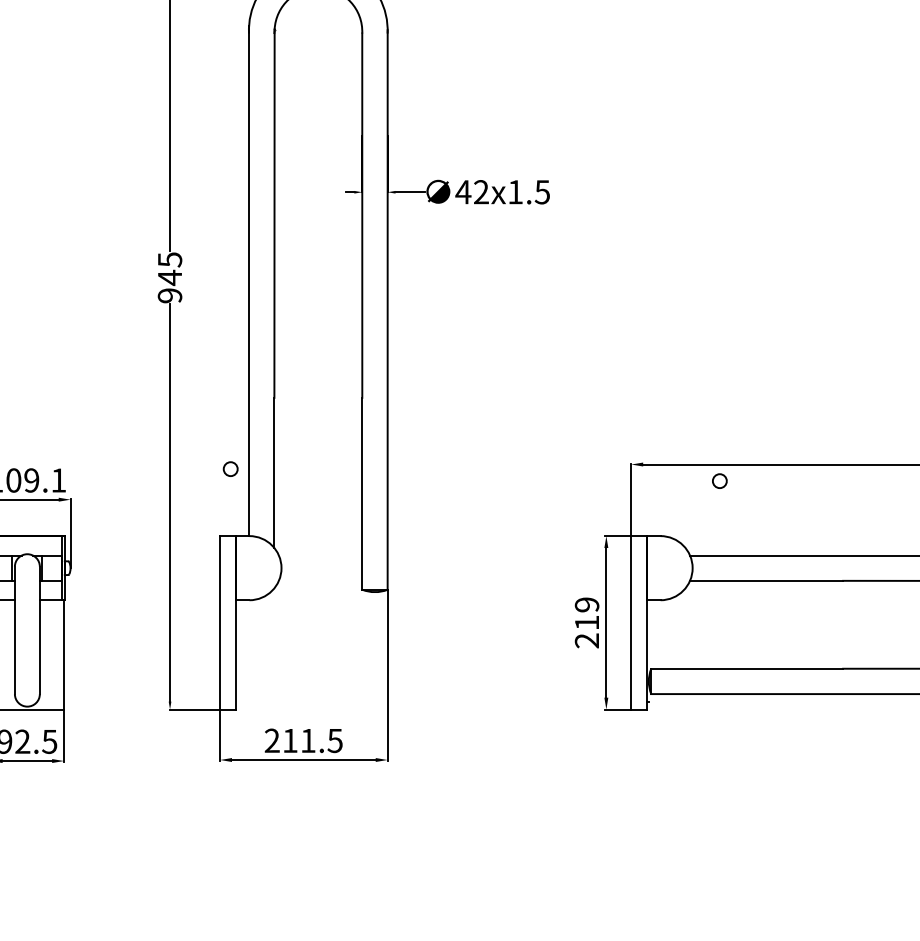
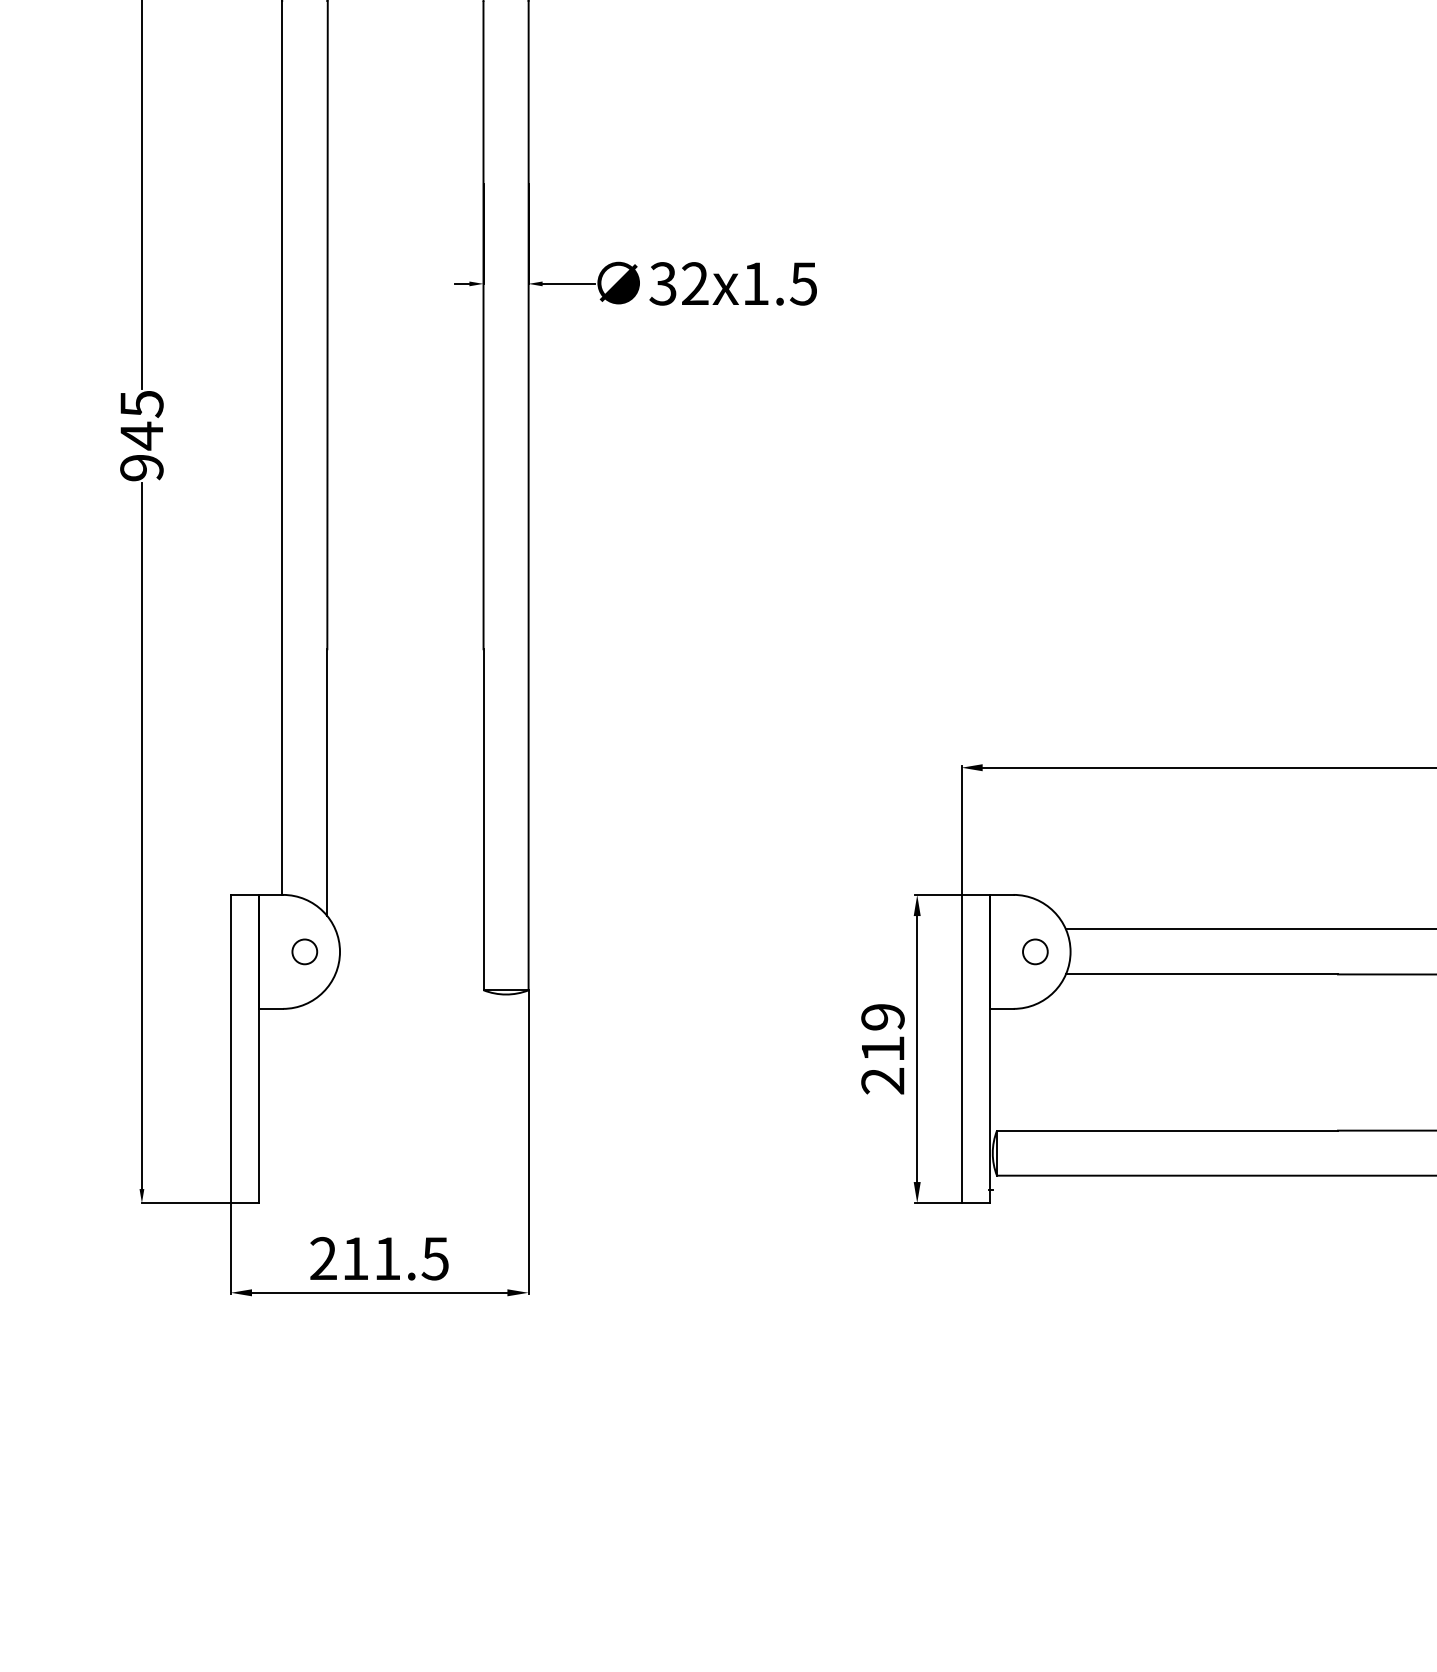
text: (463, 192) -> (663, 284), 42x1.5 -> 32x1.5
circle: (230, 468) -> (304, 950), moved
circle: (719, 480) -> (1034, 950), moved

